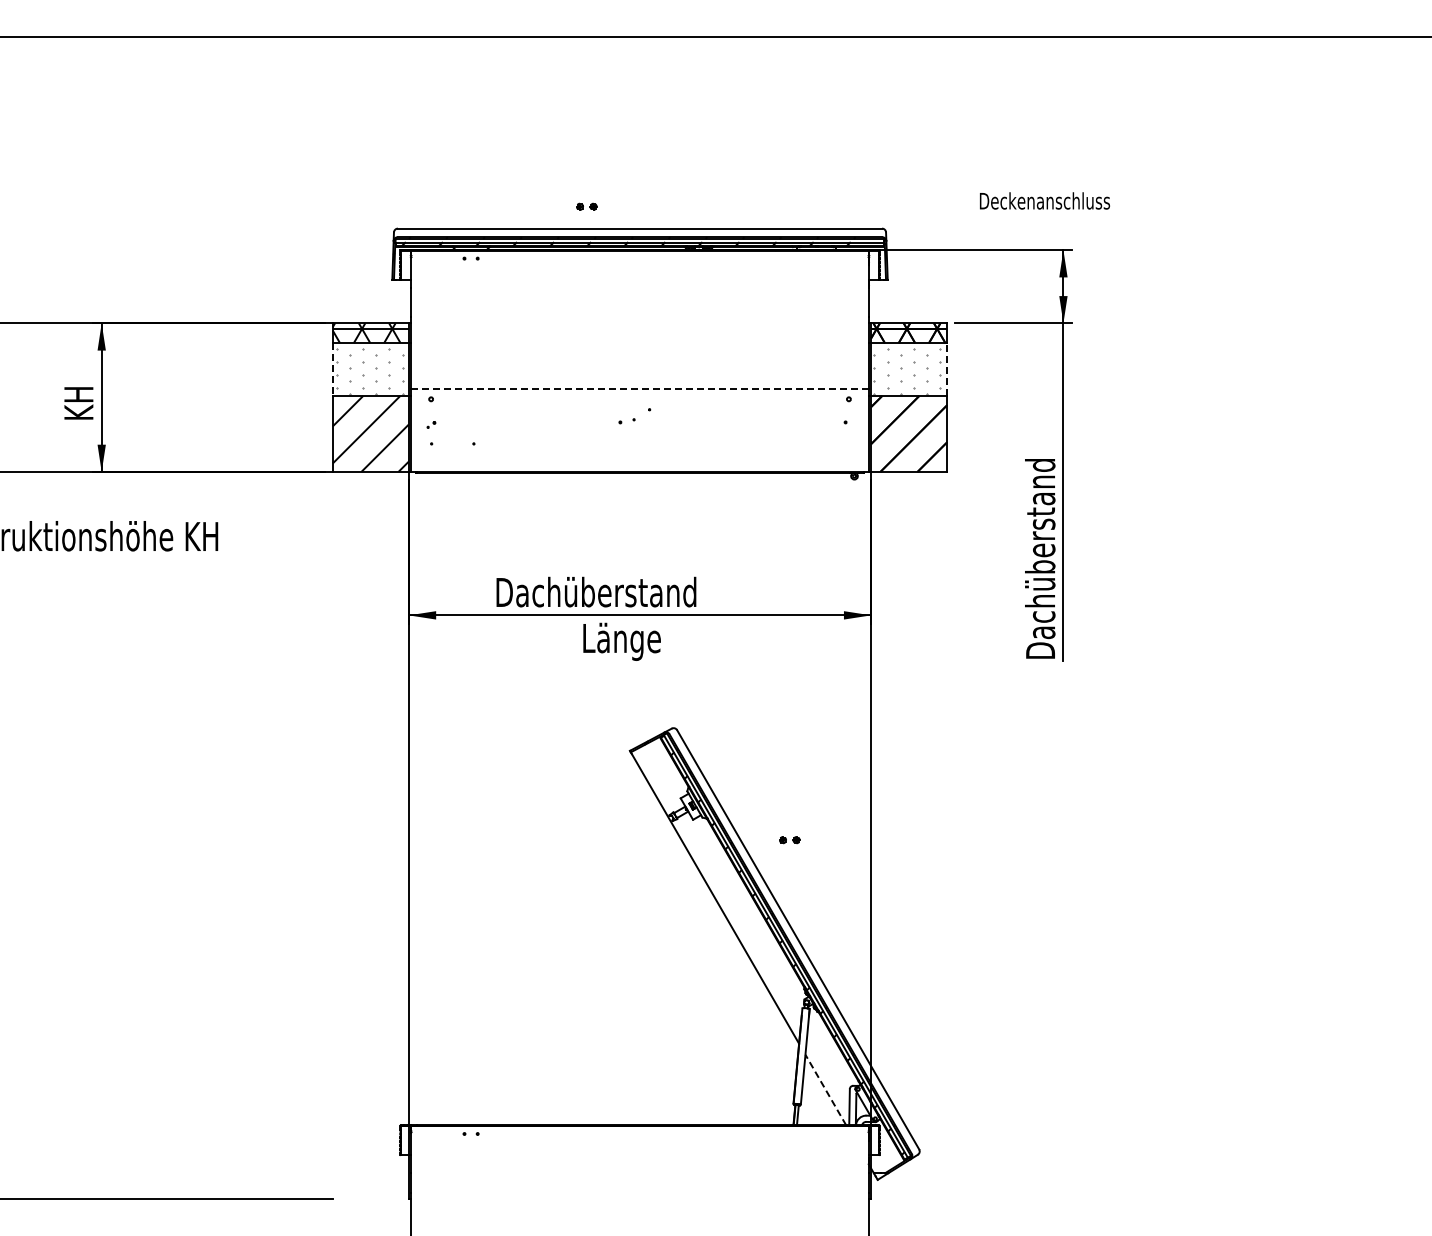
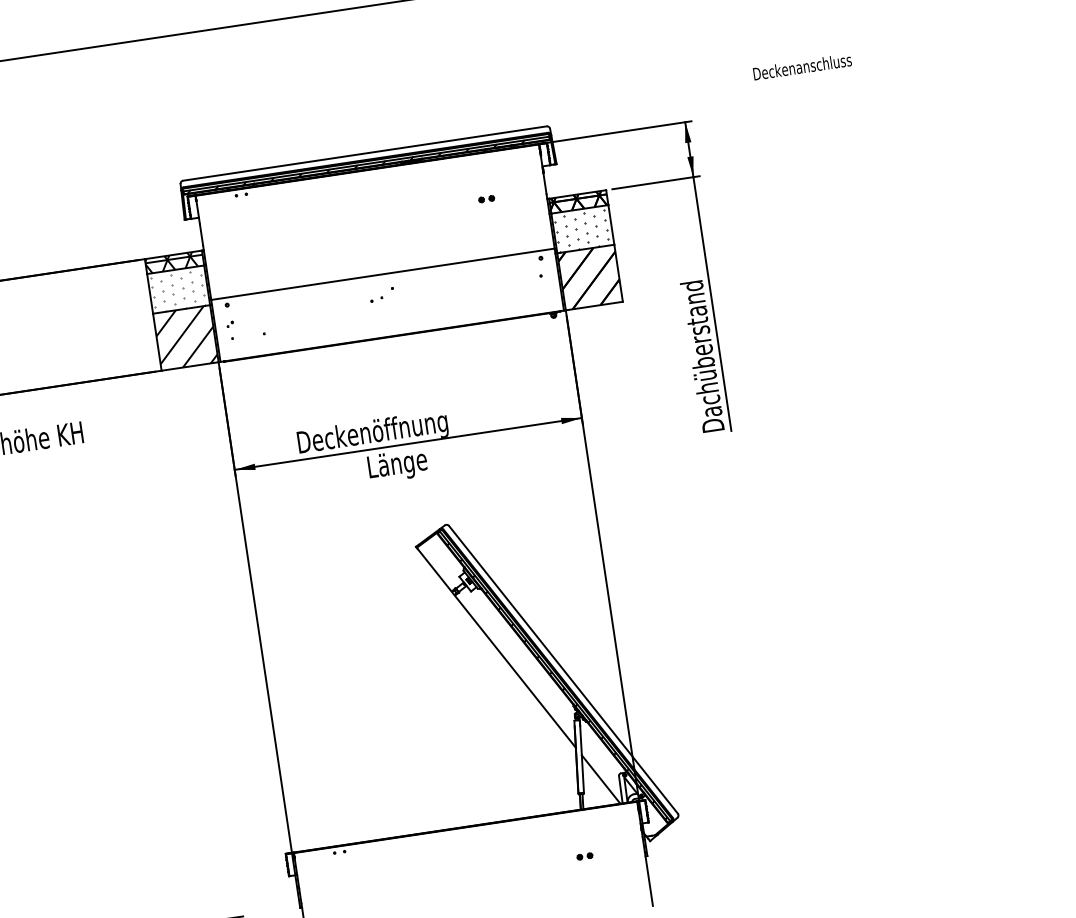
text: (1044, 200) -> (802, 66), moved
part: (586, 206) -> (486, 199), moved
line: (947, 369) -> (611, 224), dashed -> solid
line: (332, 370) -> (149, 294), dashed -> solid
hatch: (906, 371) -> (581, 230), added
line: (640, 389) -> (383, 274), dashed -> solid
text: (606, 594) -> (380, 432), Dachüberstand -> Deckenöffnung
part: (789, 840) -> (584, 856), moved
line: (825, 1090) -> (600, 779), dashed -> solid

